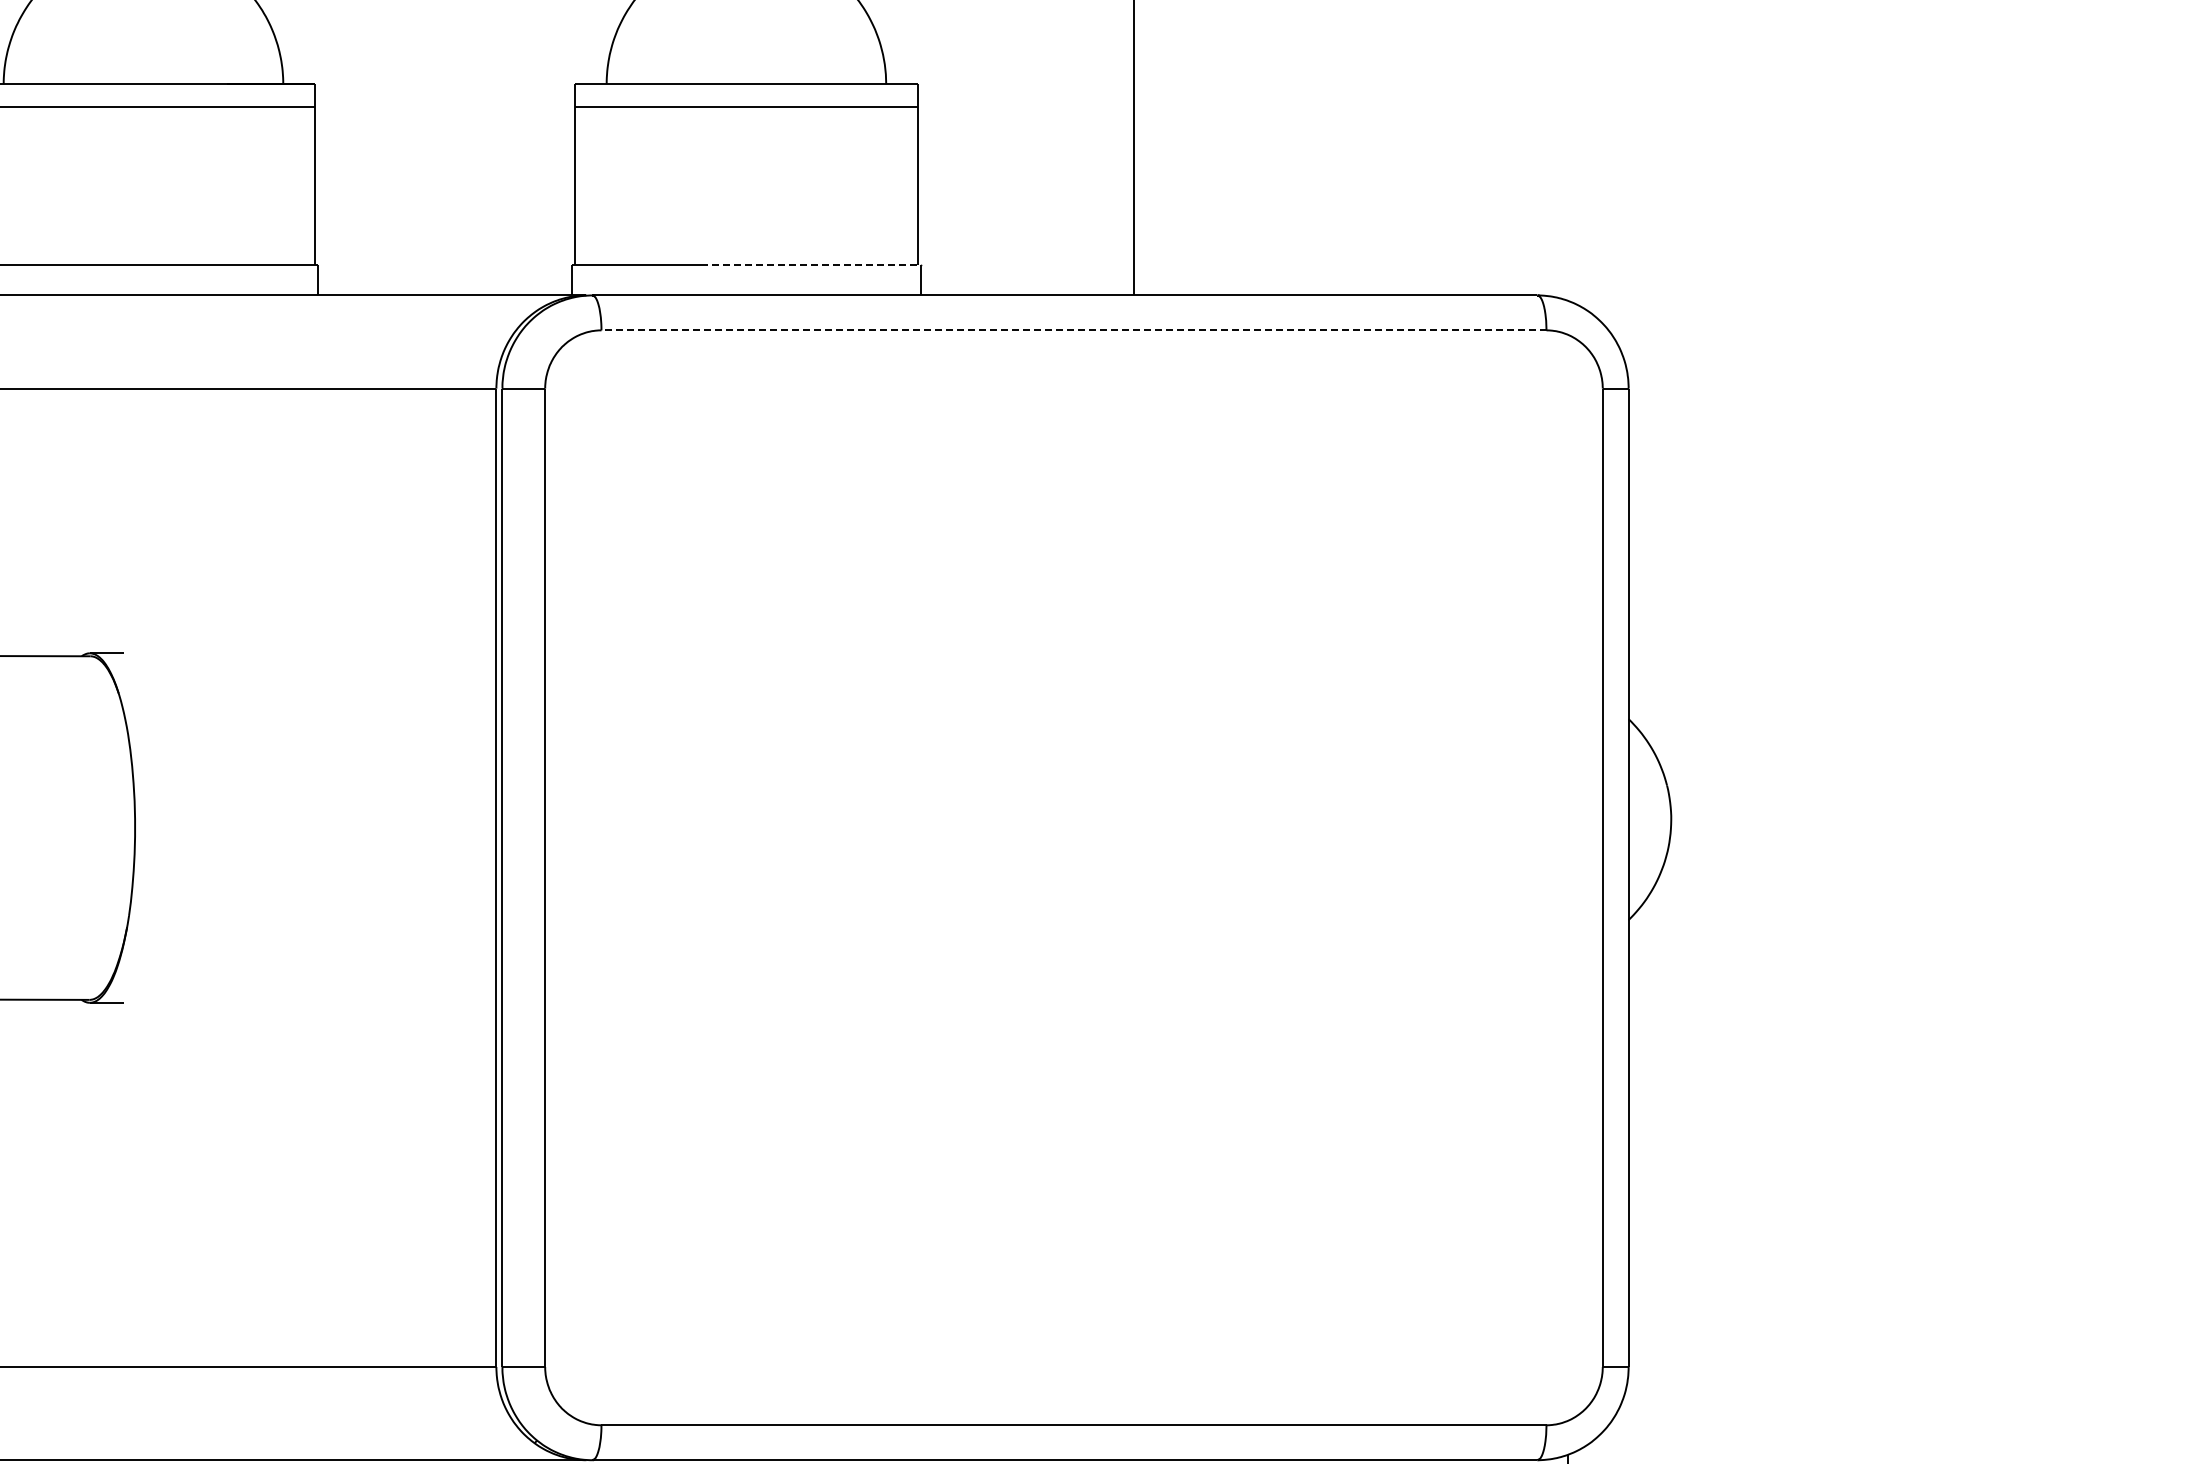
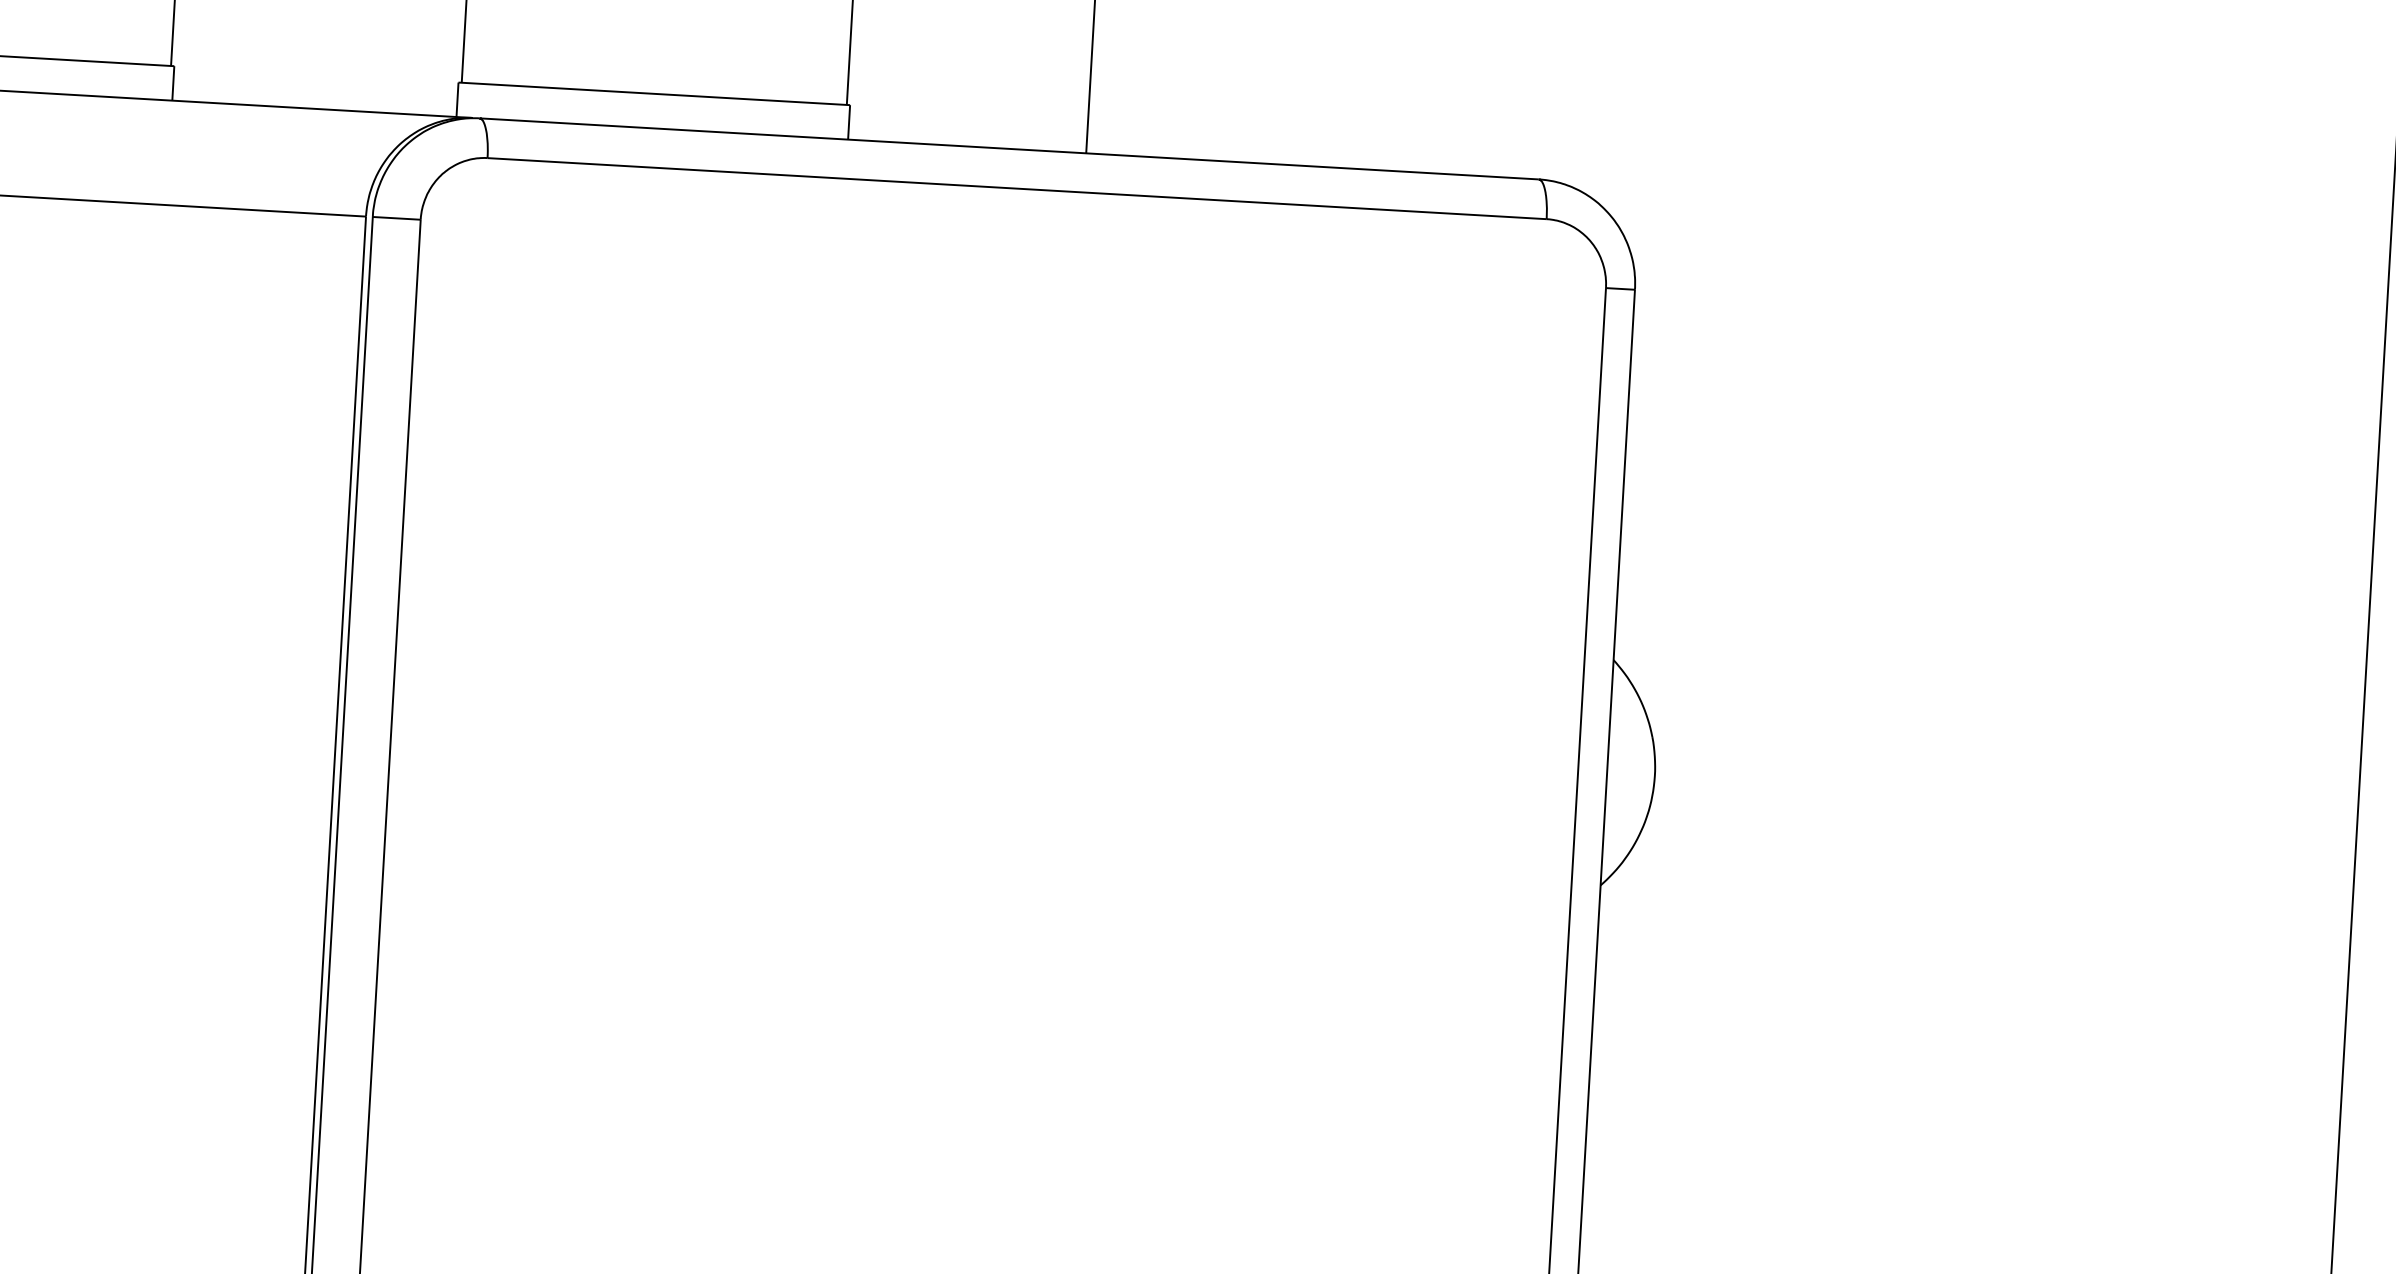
line: (811, 264) -> (727, 97), dashed -> solid
line: (1073, 330) -> (1016, 188), dashed -> solid

